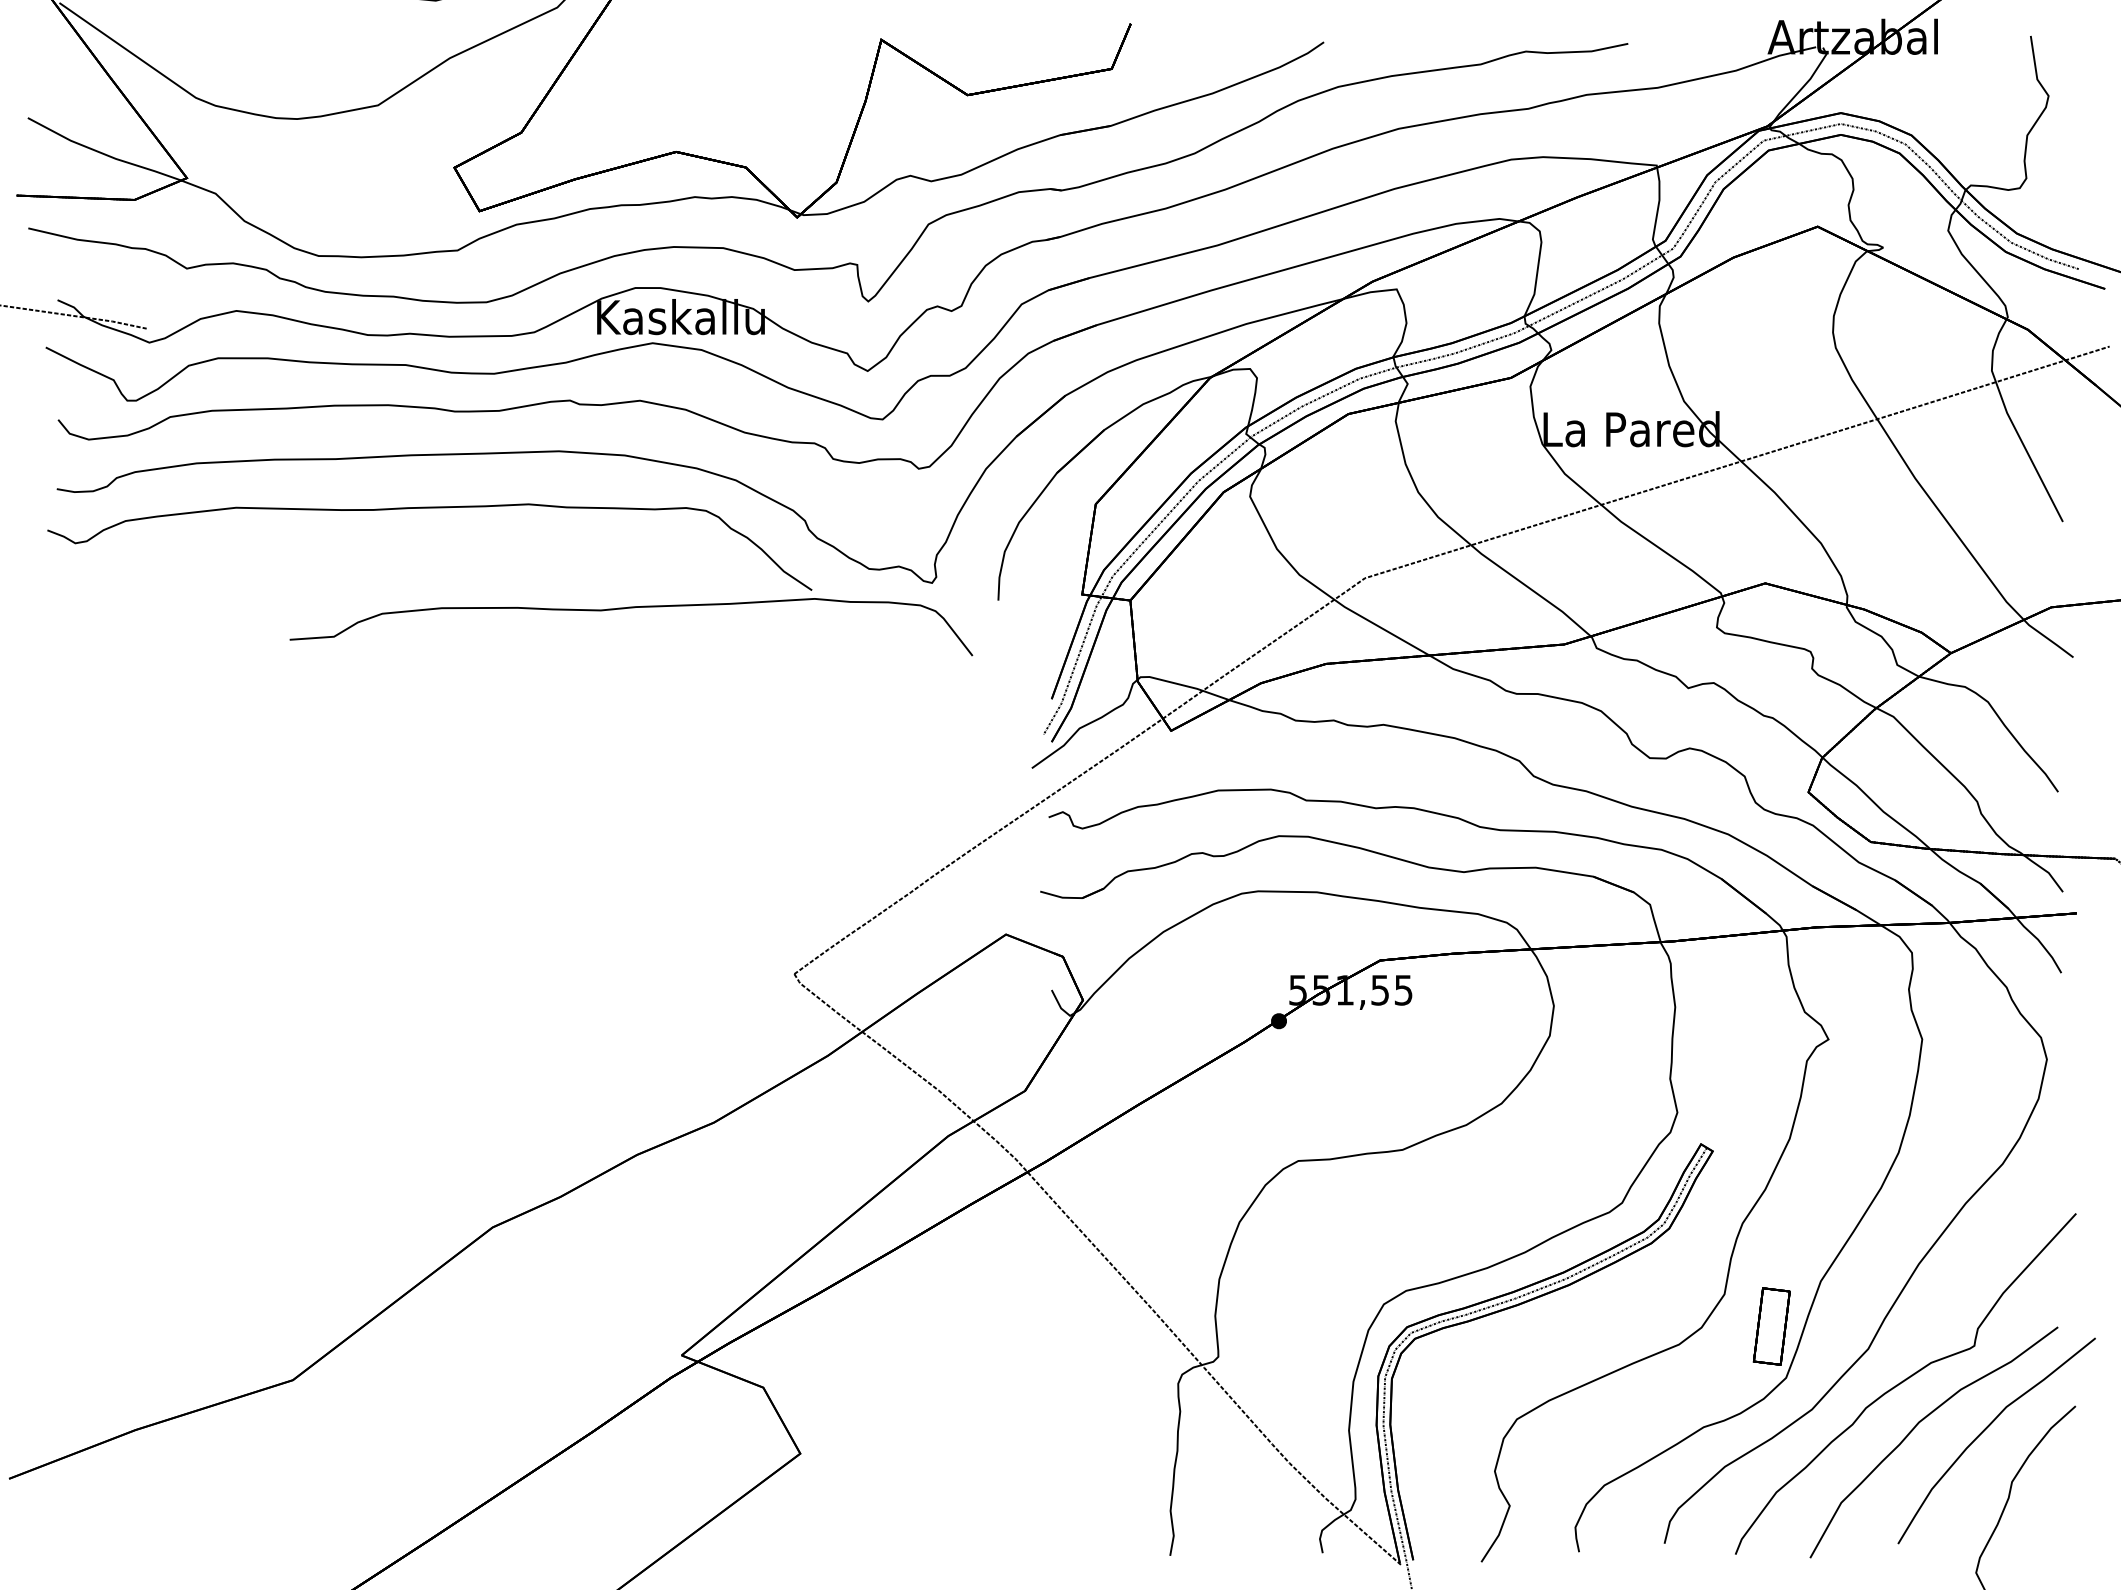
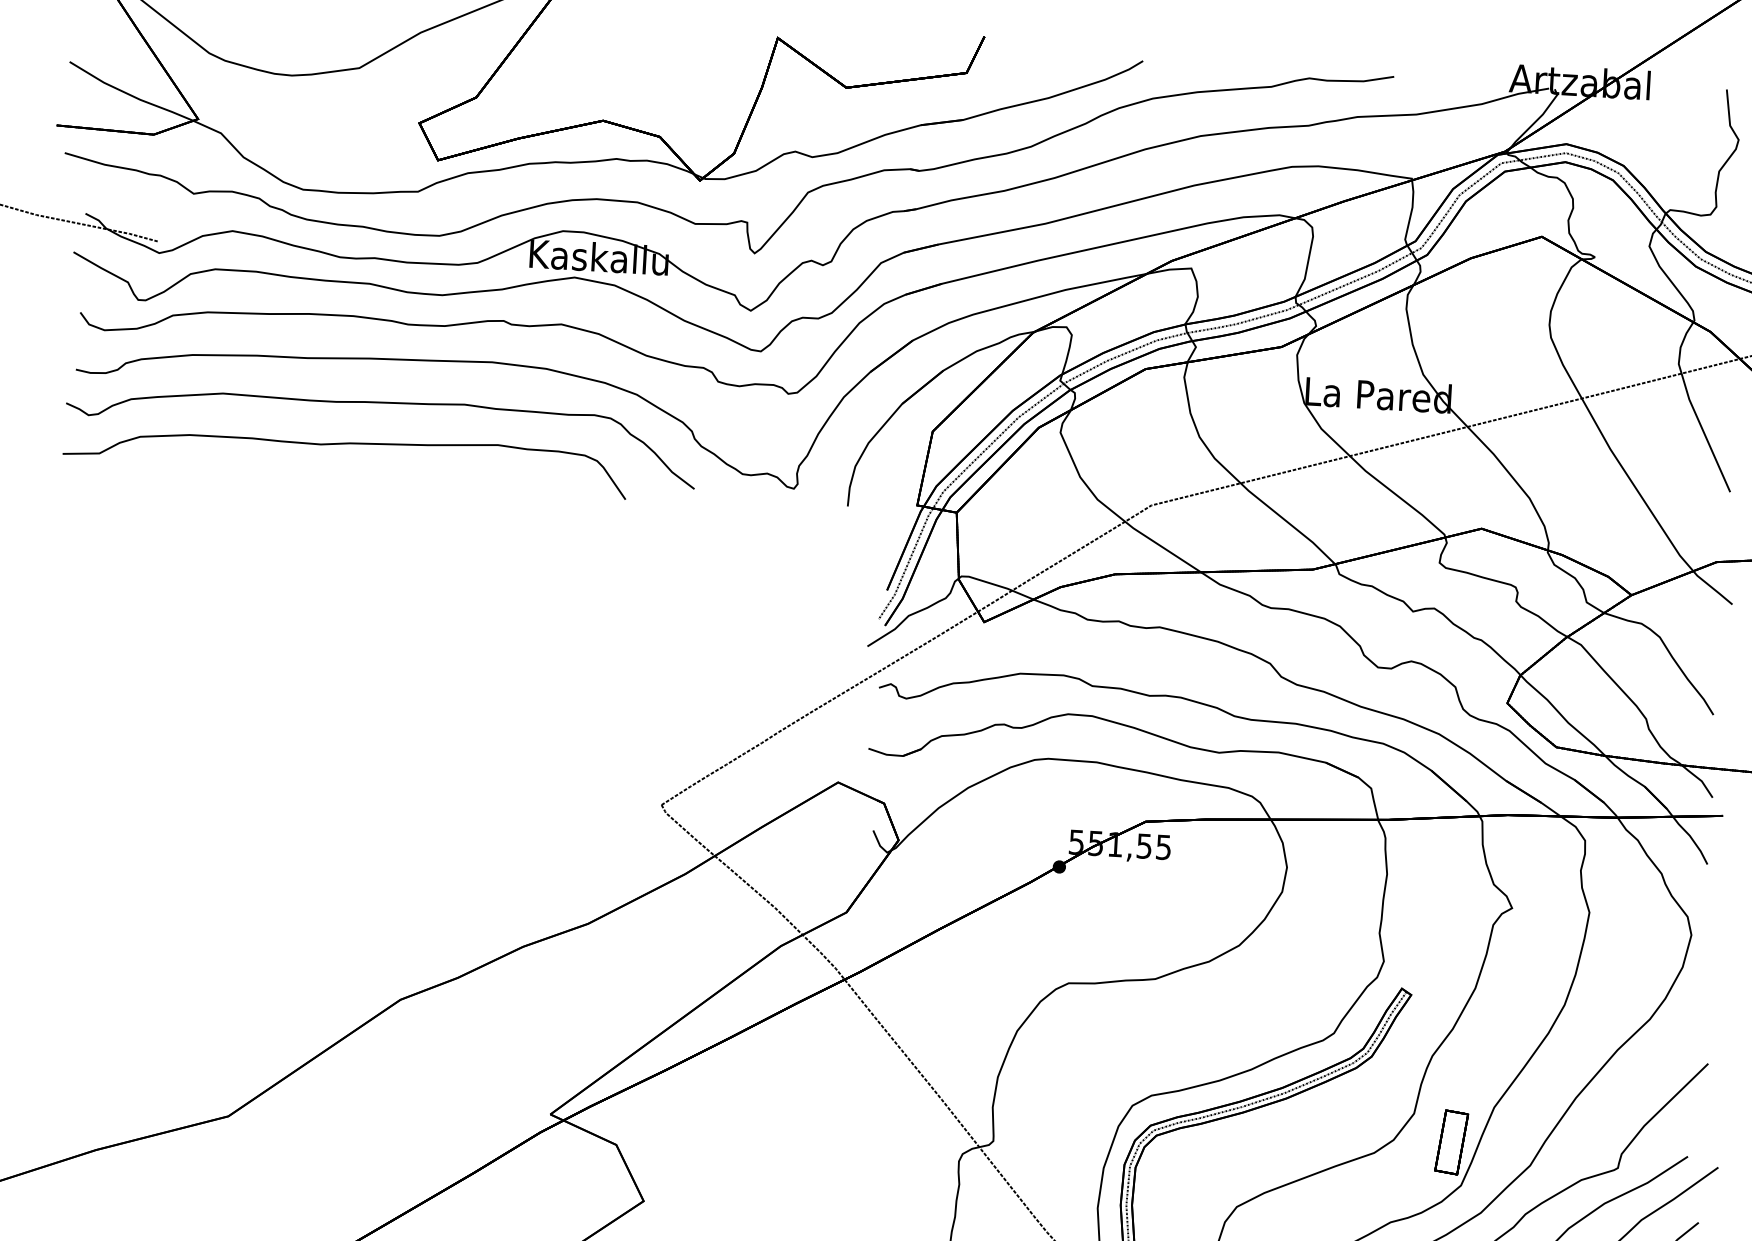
part: (631, 608) -> (346, 444), moved

